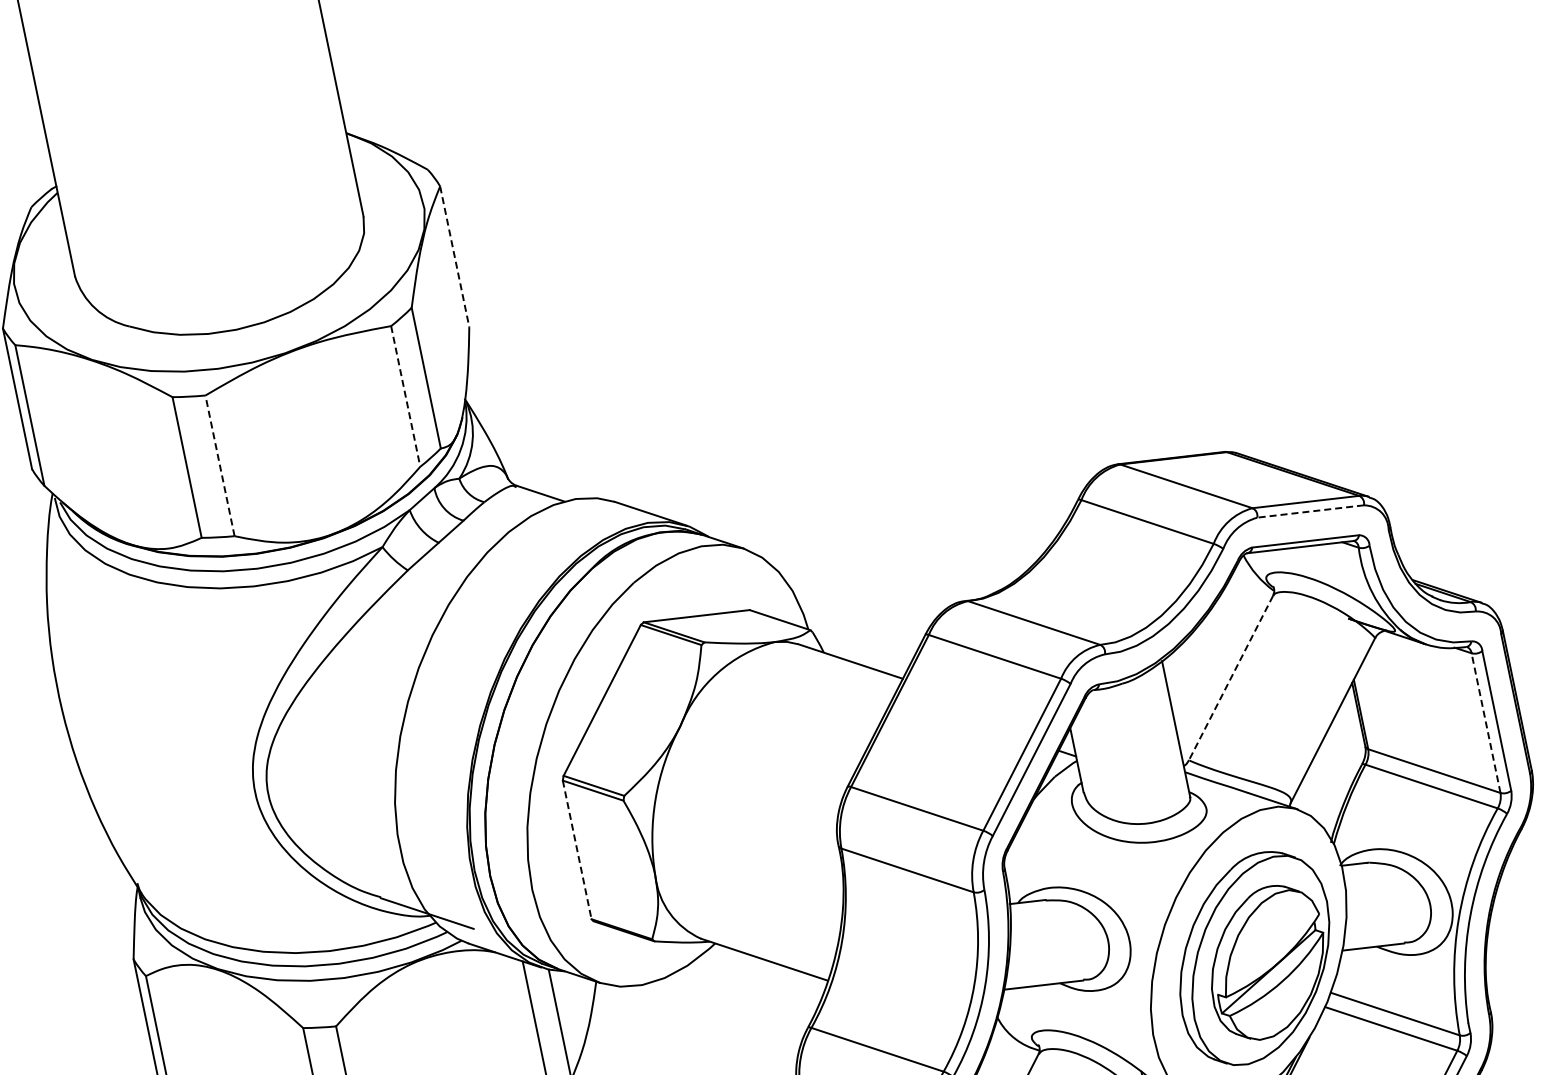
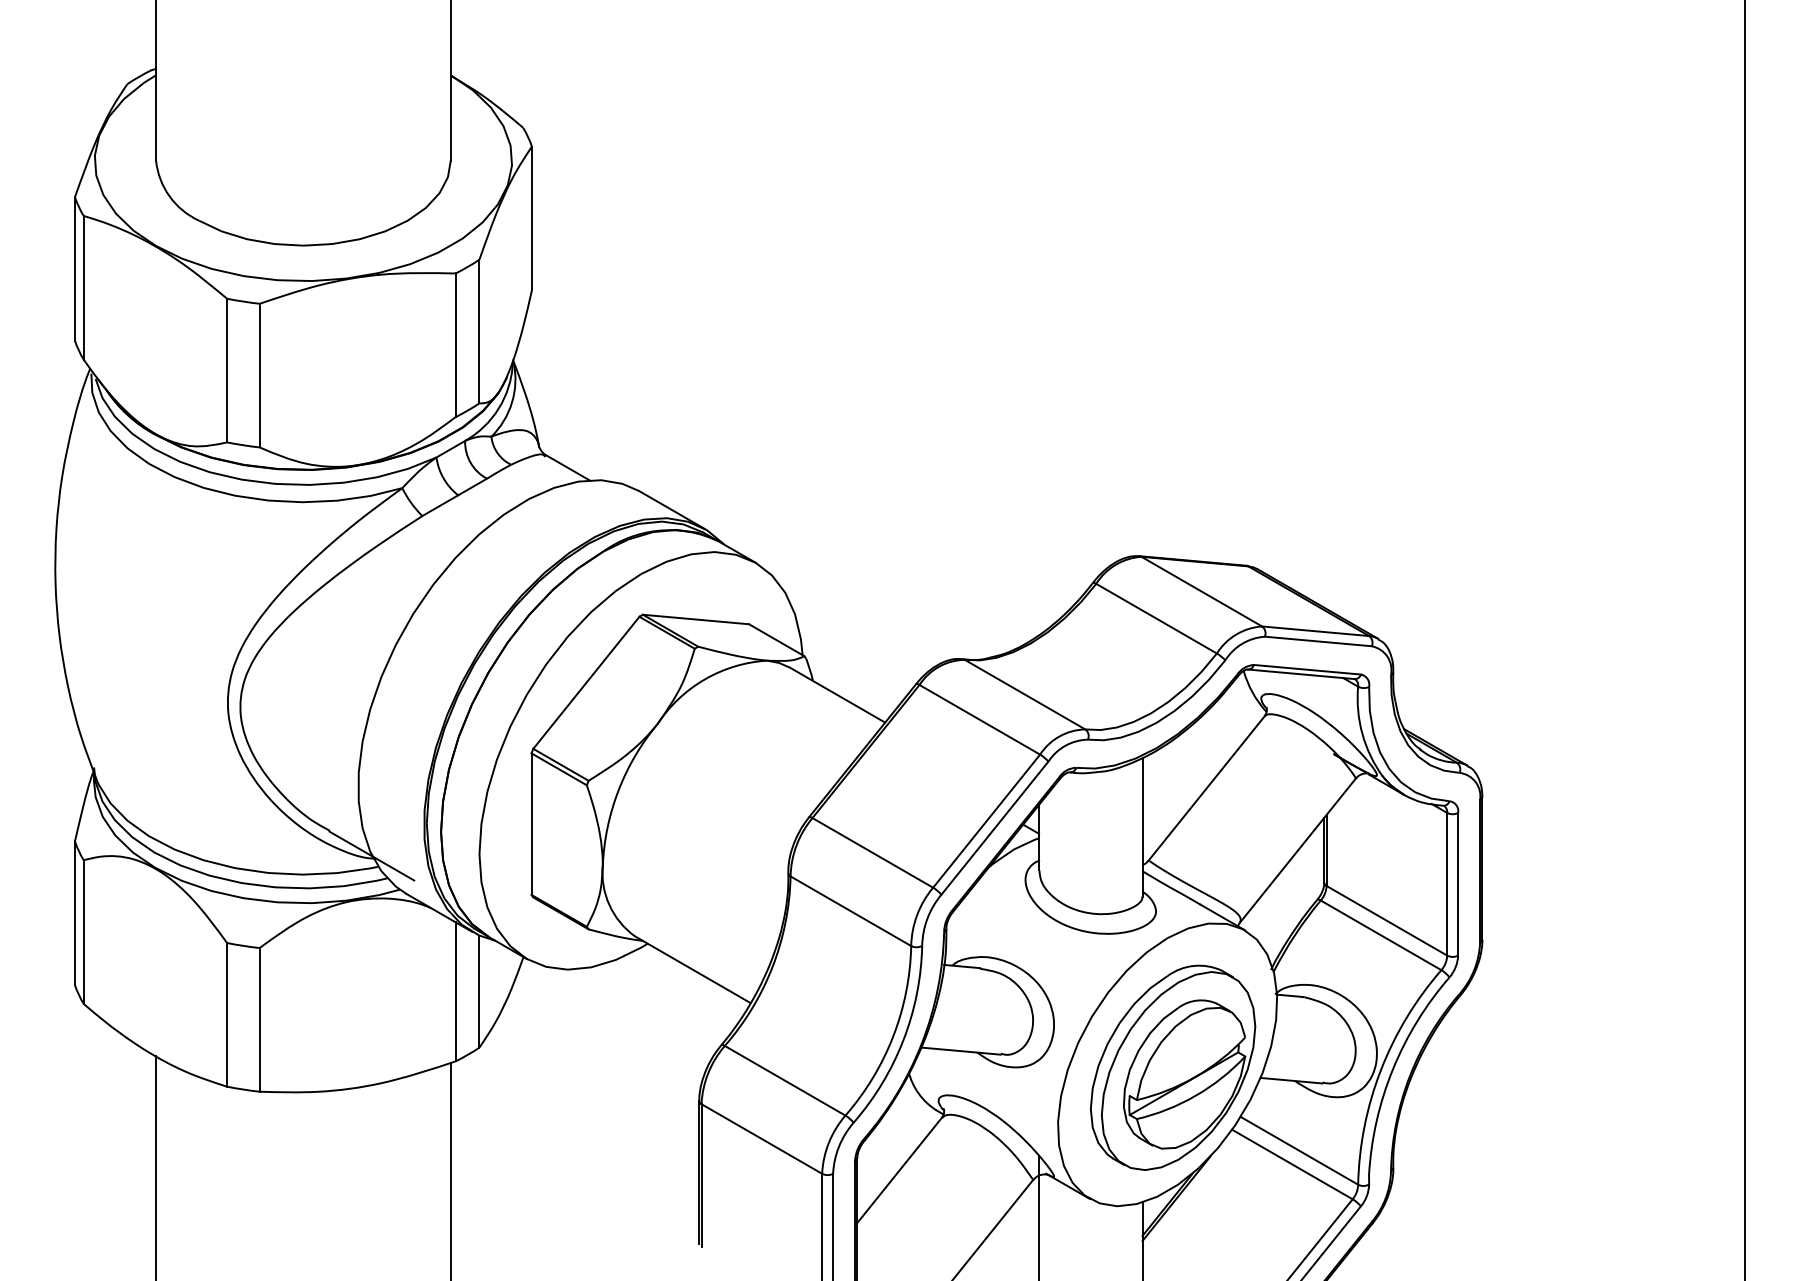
line: (454, 256) -> (531, 218), dashed -> solid
line: (405, 396) -> (455, 345), dashed -> solid
line: (219, 465) -> (259, 375), dashed -> solid
line: (1310, 511) -> (1318, 641), dashed -> solid
line: (1230, 678) -> (1206, 788), dashed -> solid
line: (1486, 722) -> (1447, 883), dashed -> solid
line: (577, 850) -> (531, 824), dashed -> solid

